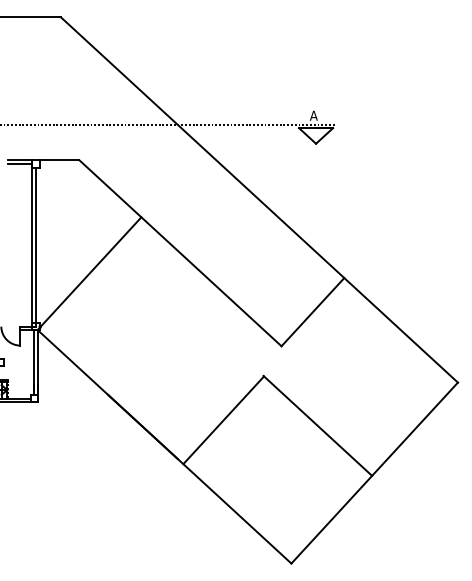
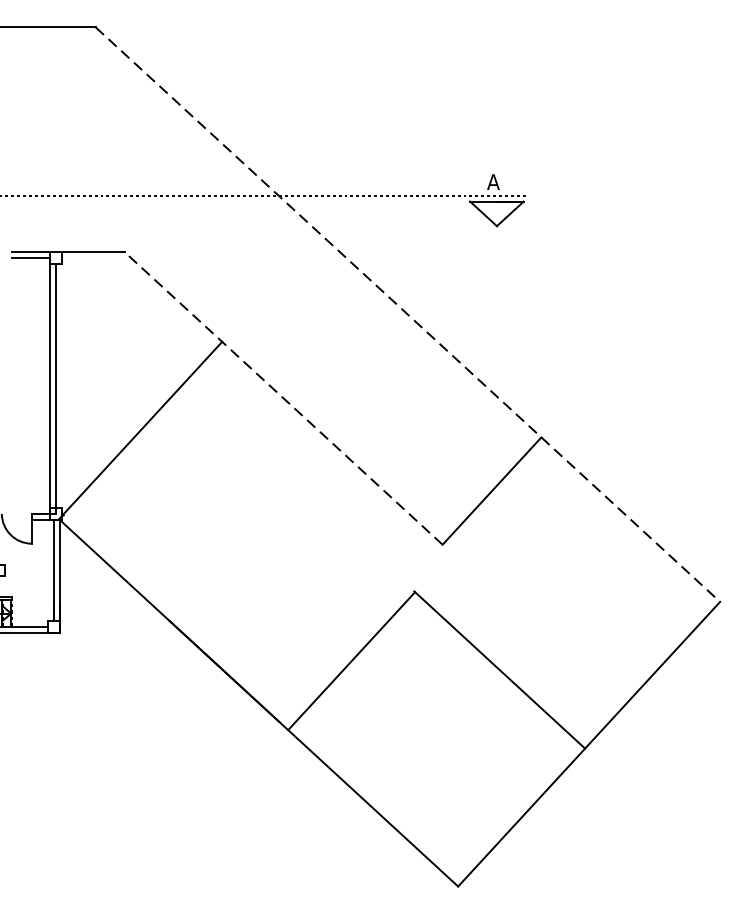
line: (259, 200) -> (407, 315), solid -> dashed
line: (180, 252) -> (283, 397), solid -> dashed

